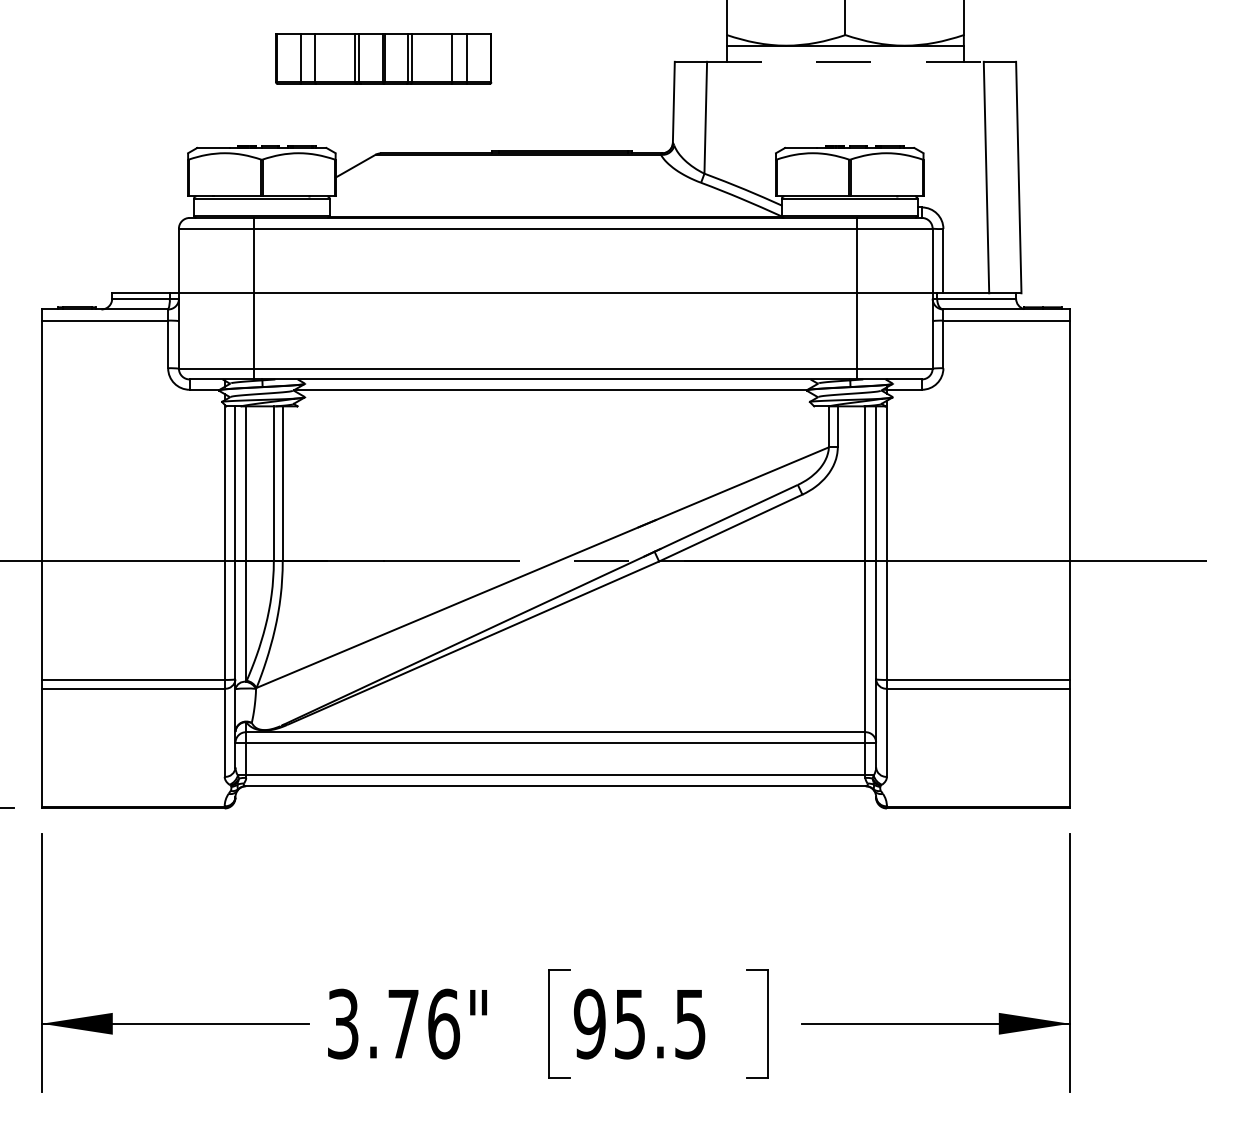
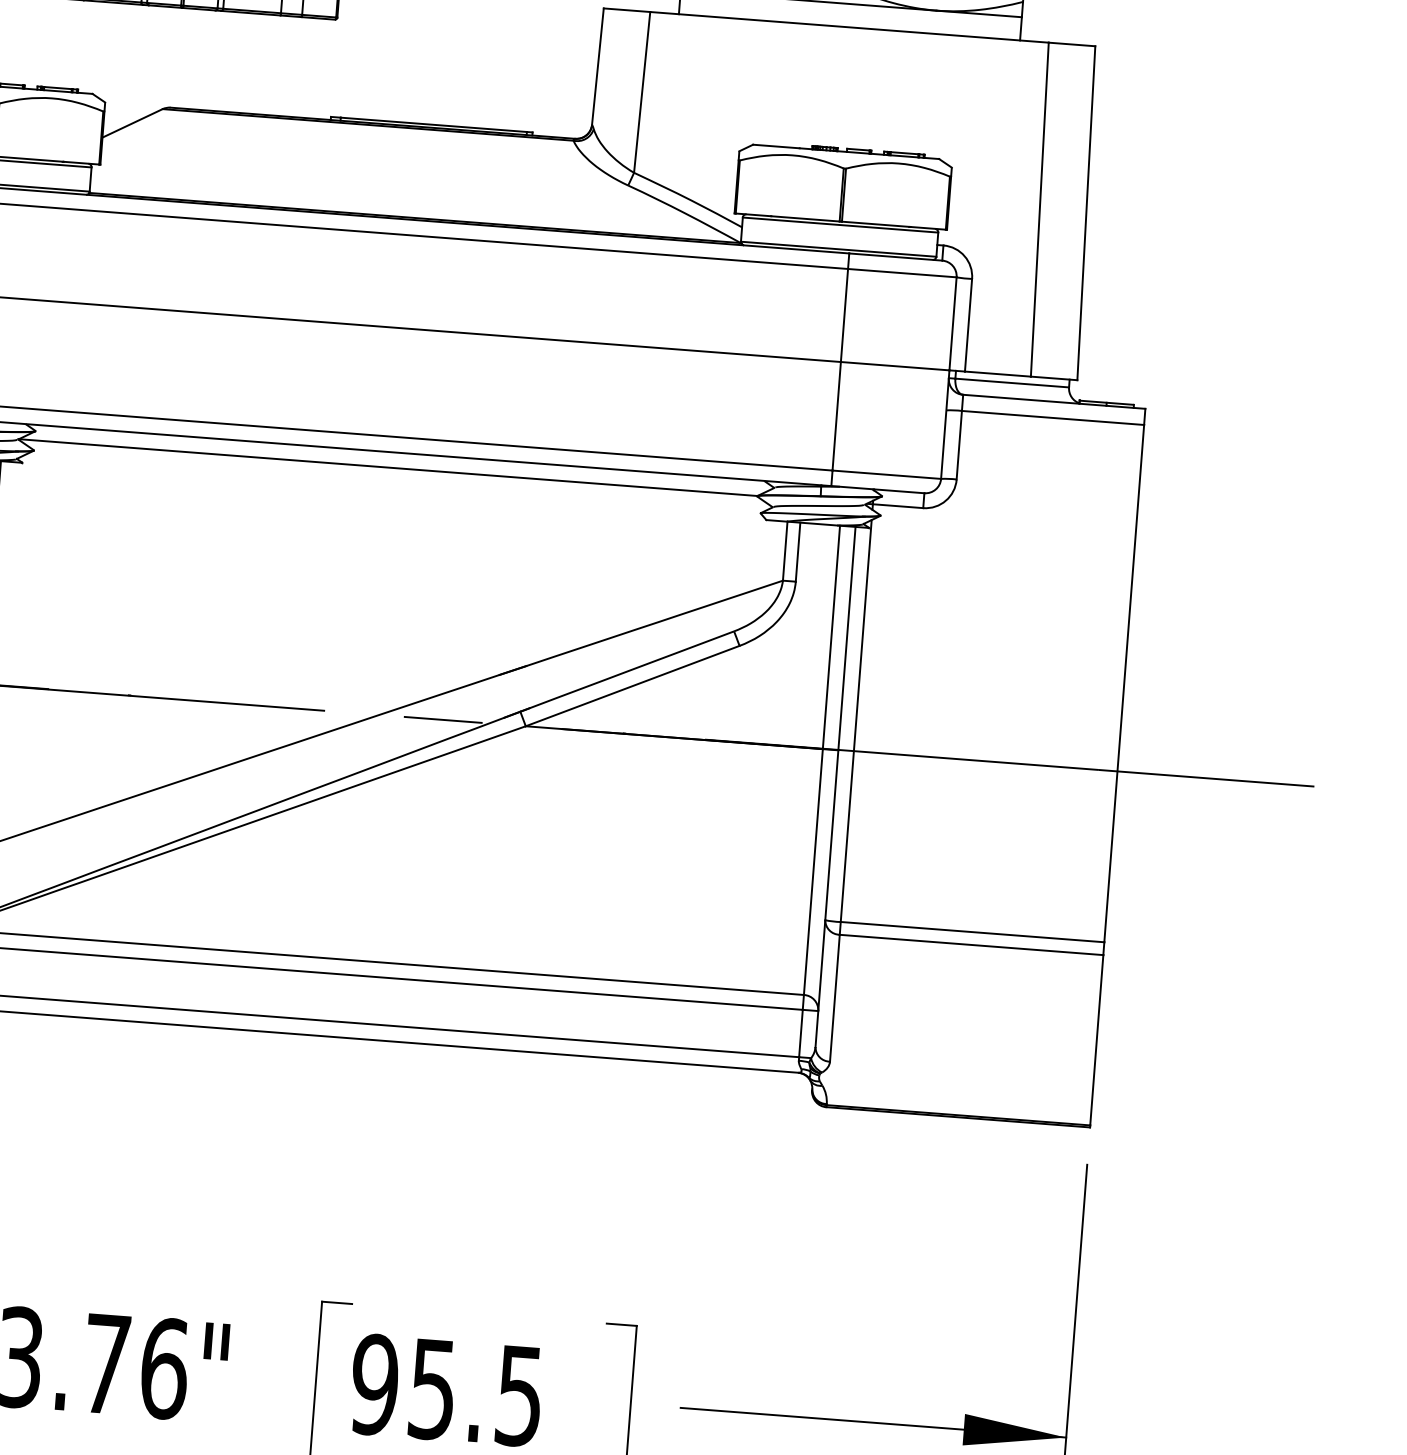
line: (845, 61) -> (849, 26), dashed -> solid

